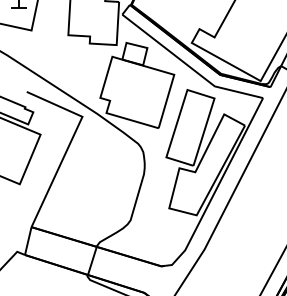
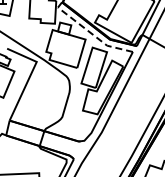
line: (189, 65) -> (93, 34), solid -> dashed

